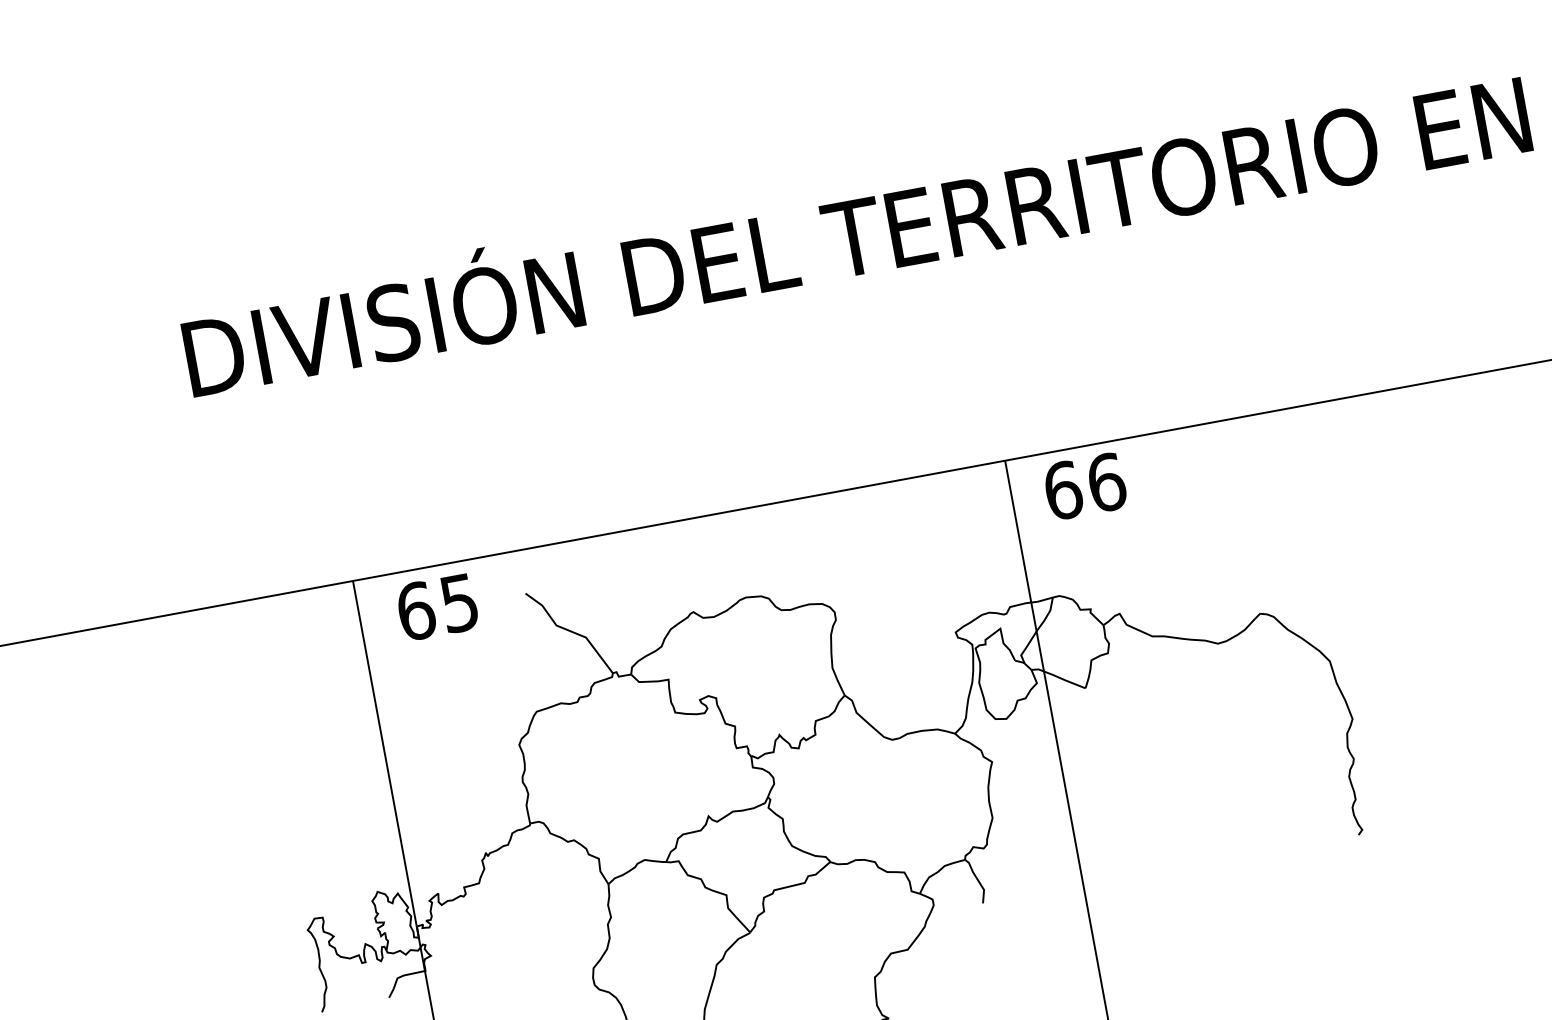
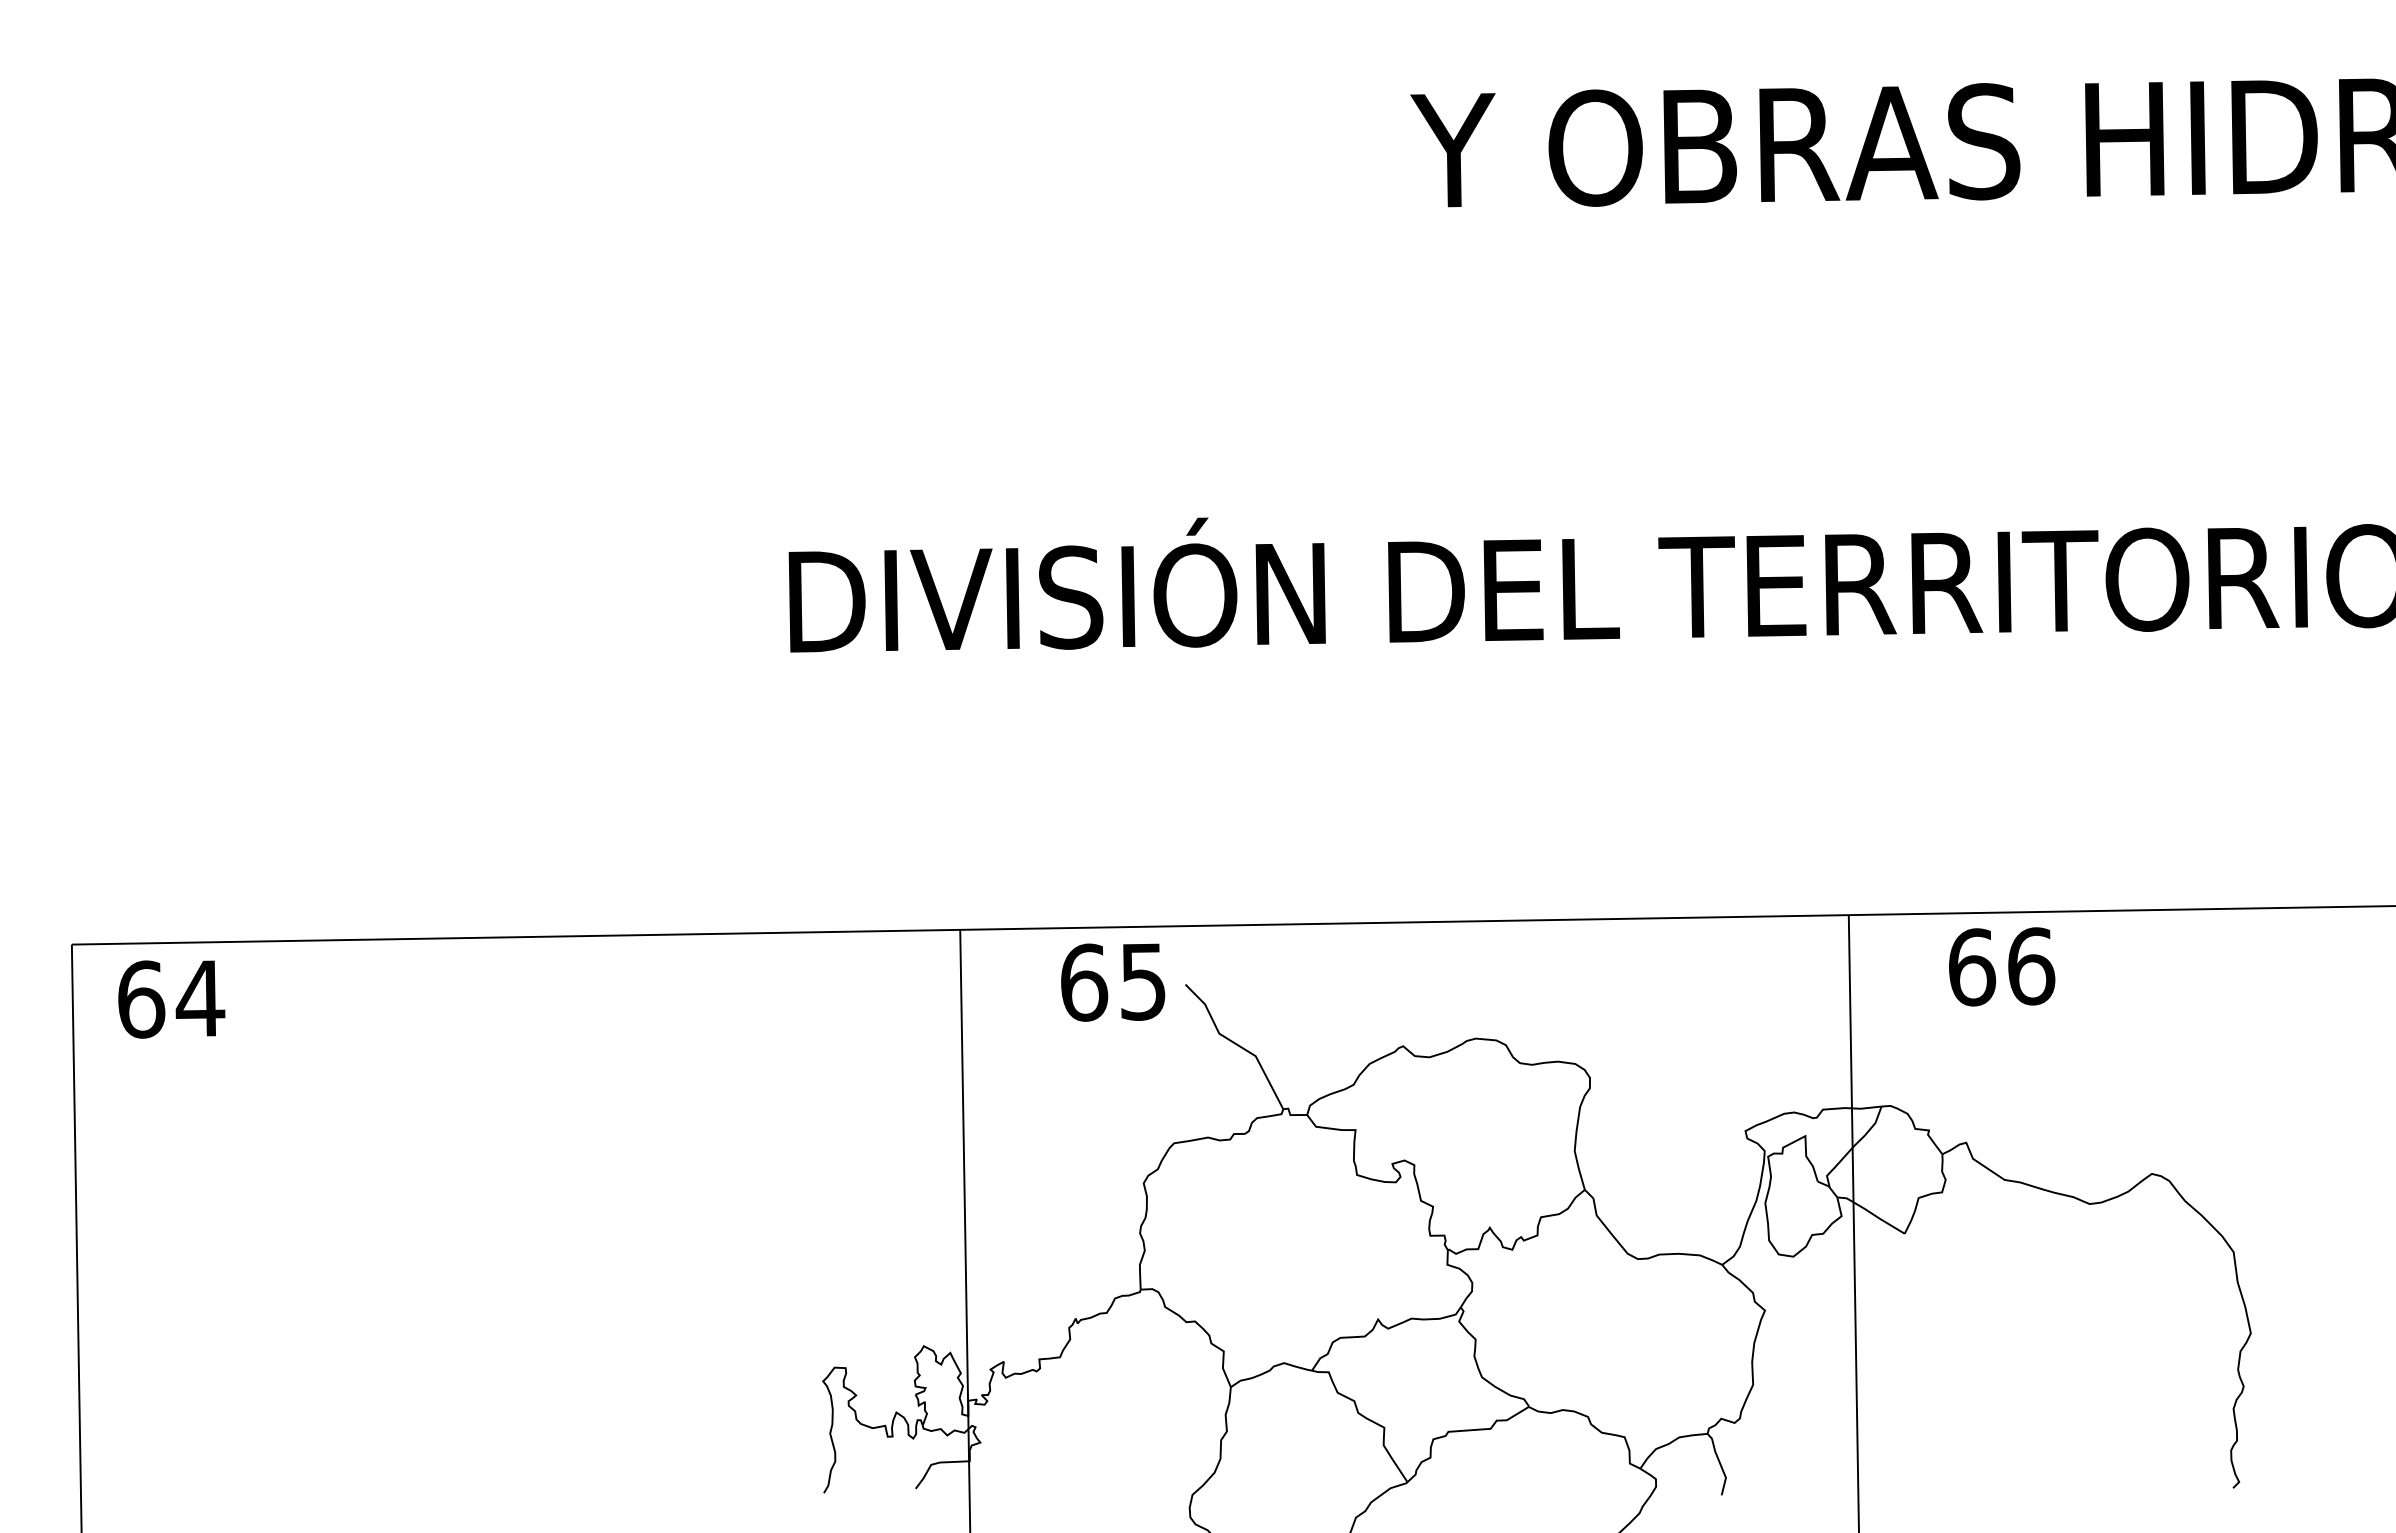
text: (1085, 486) -> (2002, 966), moved
text: (437, 607) -> (1113, 982), moved

